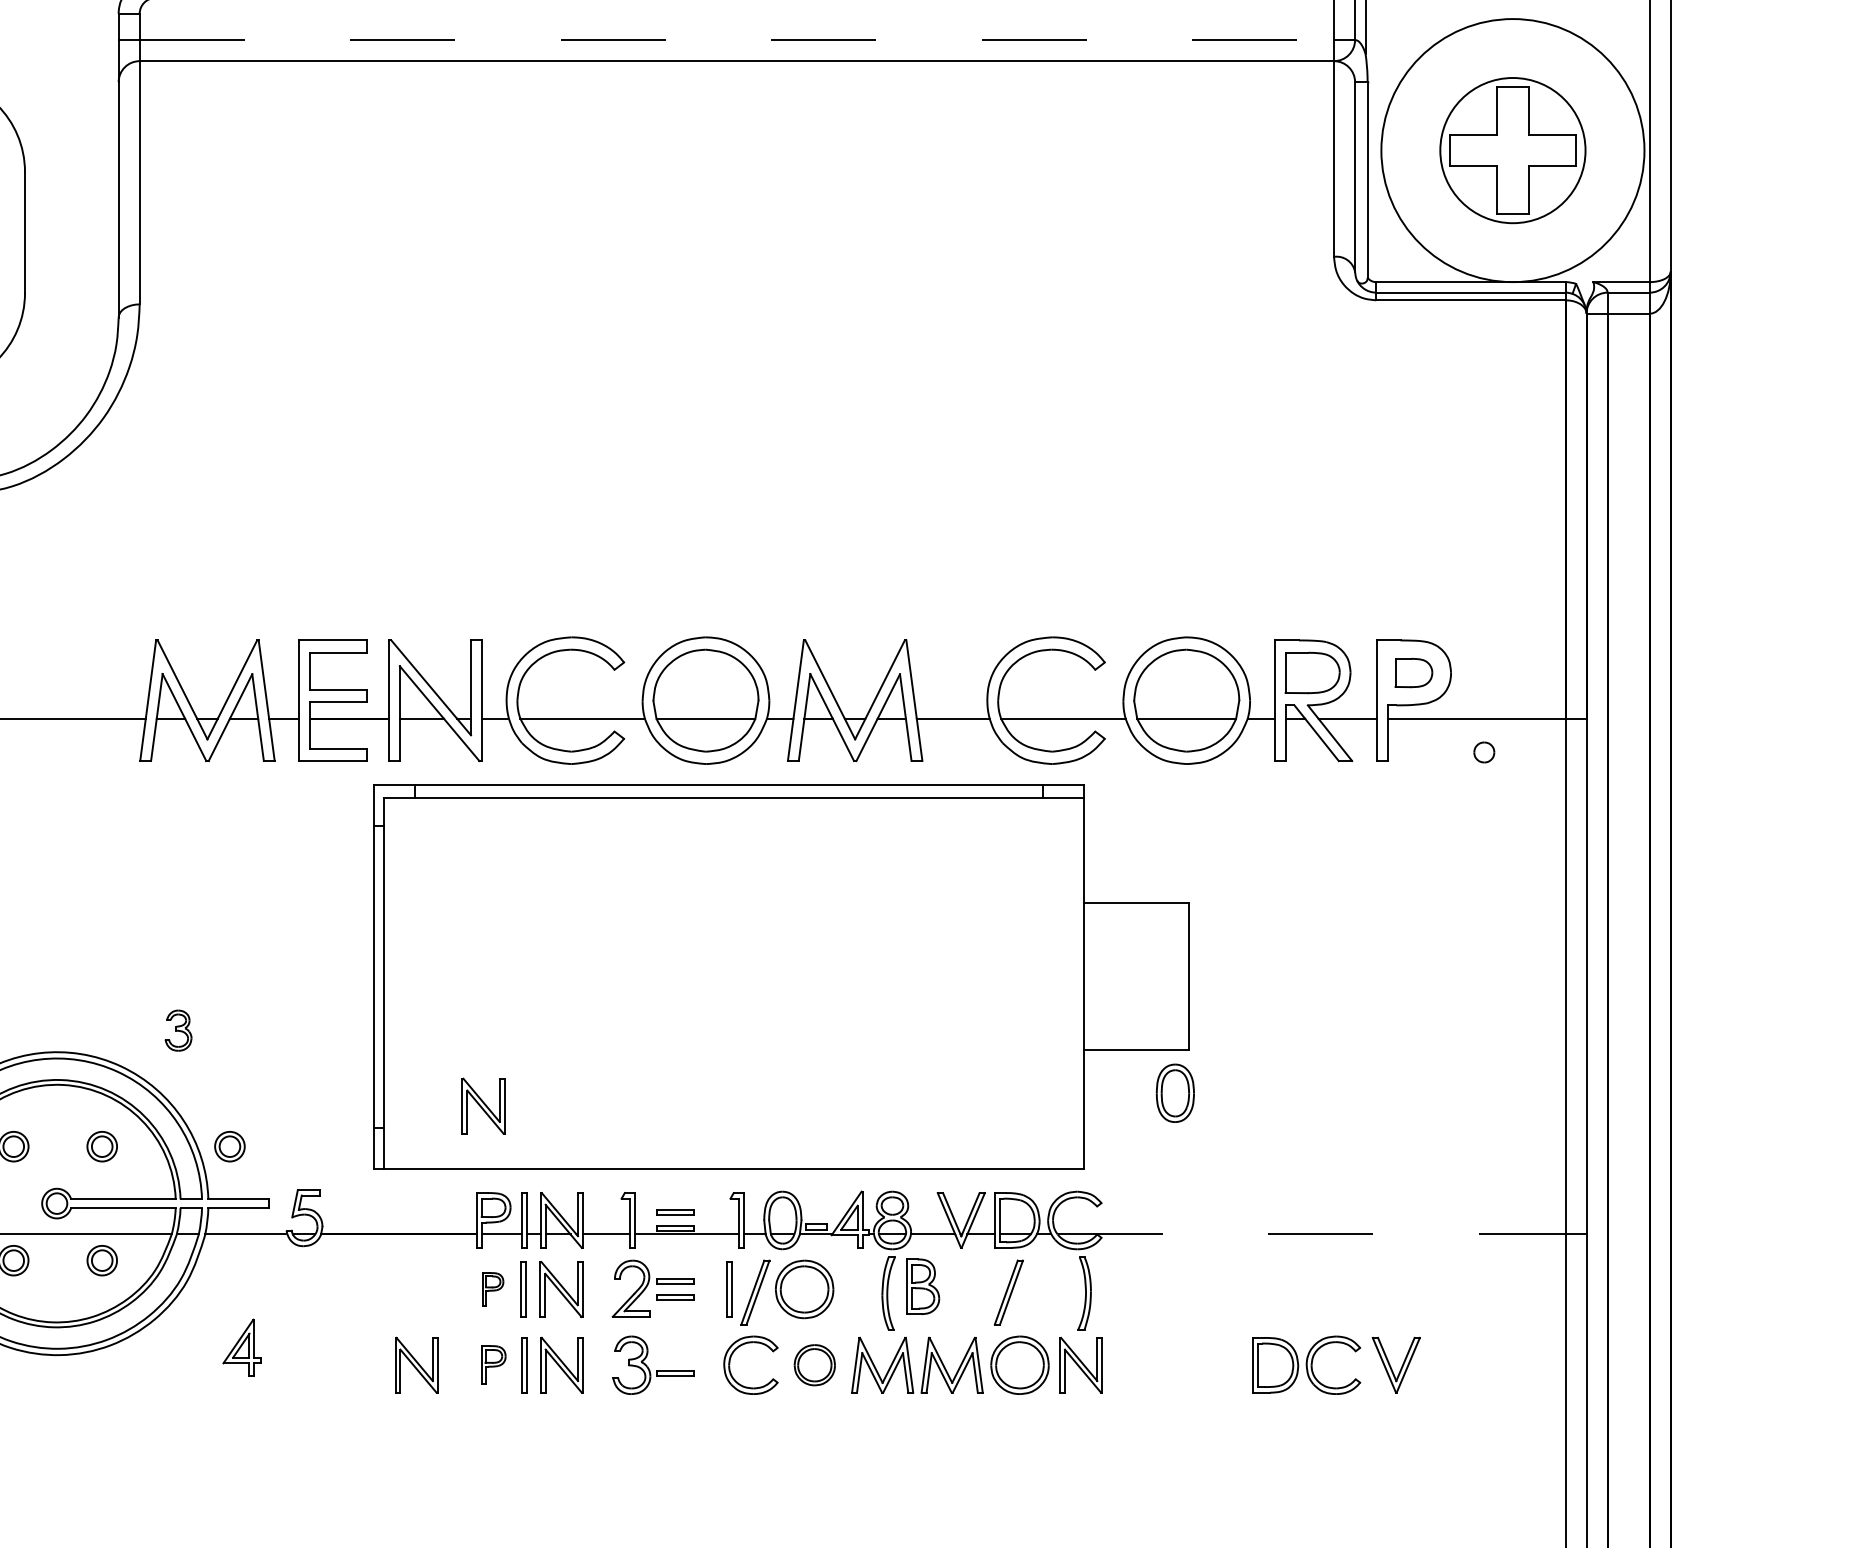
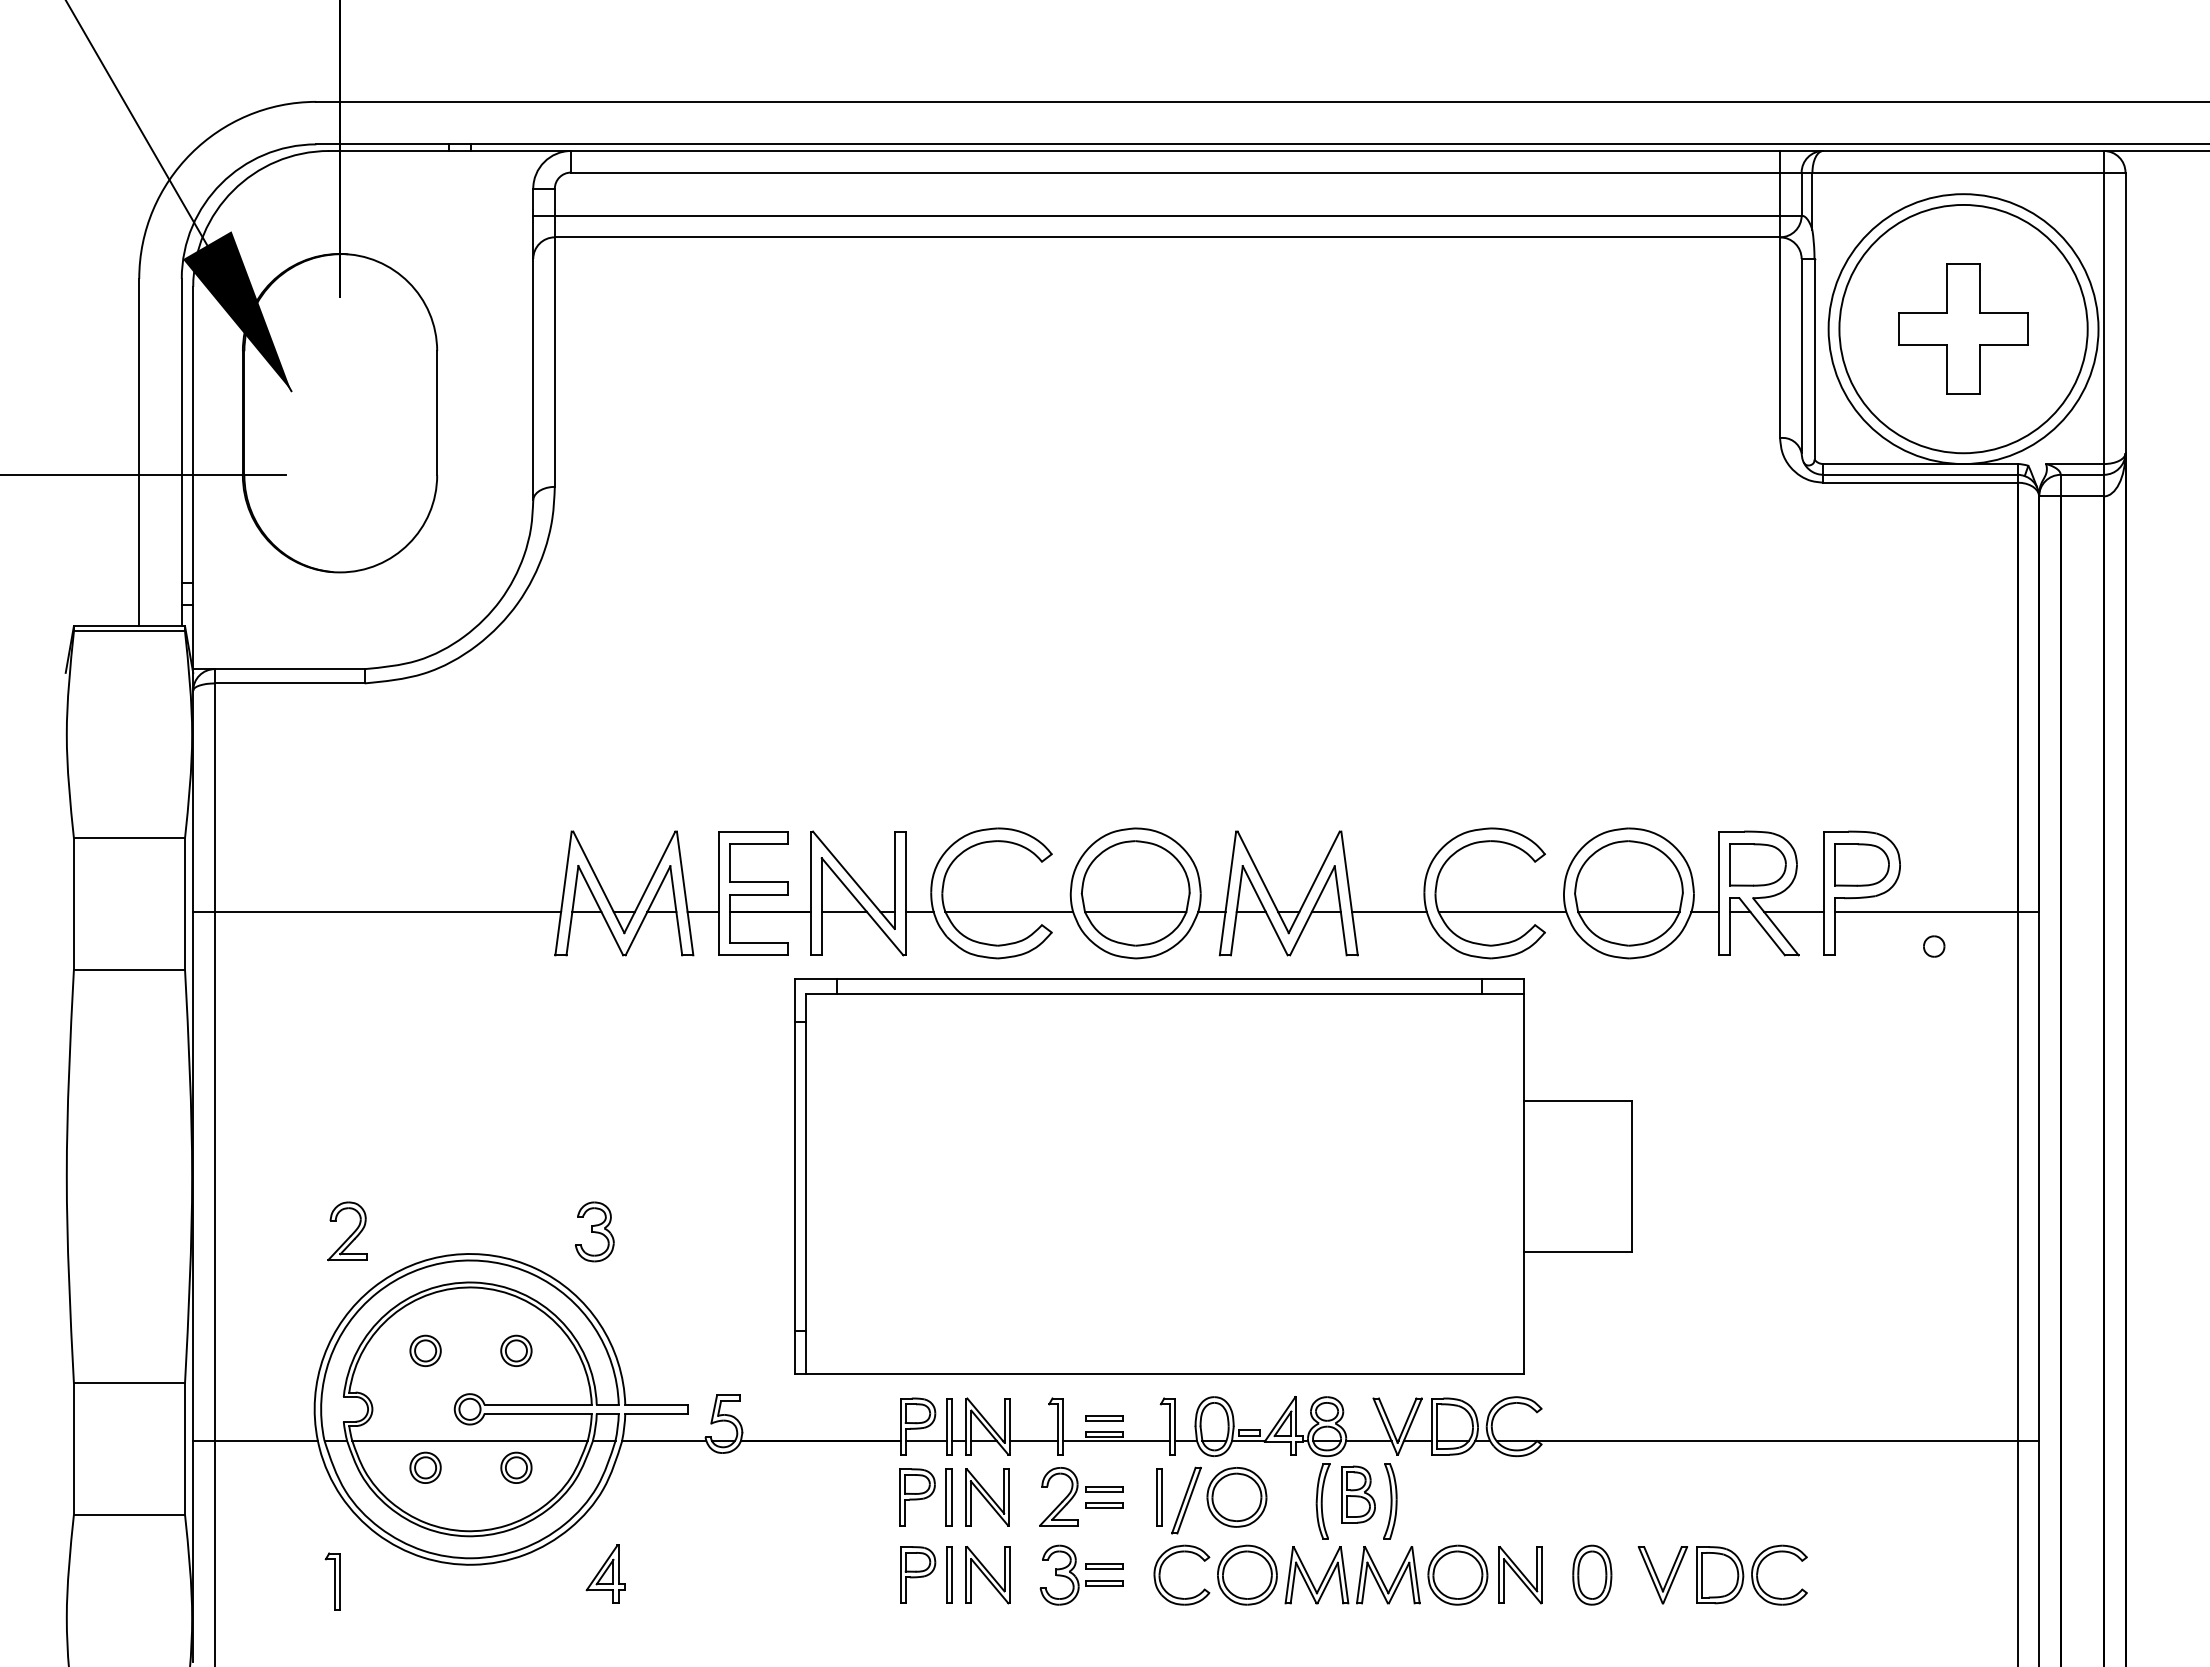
line: (736, 39) -> (1167, 215), dashed -> solid
circle: (1512, 150) -> (1963, 328), size x1.67
part: (1413, 672) -> (1861, 864), size x1.43
part: (178, 1030) -> (594, 1231), size x1.43
part: (1175, 1092) -> (1592, 1574), moved
part: (483, 1106) -> (907, 1309), removed
part: (230, 1146) -> (647, 1350), removed
line: (1312, 1233) -> (1757, 1440), dashed -> solid
part: (493, 1289) -> (917, 1497), size x1.67
part: (1008, 1292) -> (1446, 1500), removed
part: (1084, 1293) -> (1390, 1501), moved
part: (241, 1347) -> (605, 1573), moved
part: (675, 1356) -> (1104, 1566), added
part: (494, 1364) -> (918, 1574), size x1.43
part: (814, 1364) -> (1247, 1574), size x1.43
part: (416, 1365) -> (838, 1575), removed
part: (1395, 1365) -> (1662, 1575), moved

